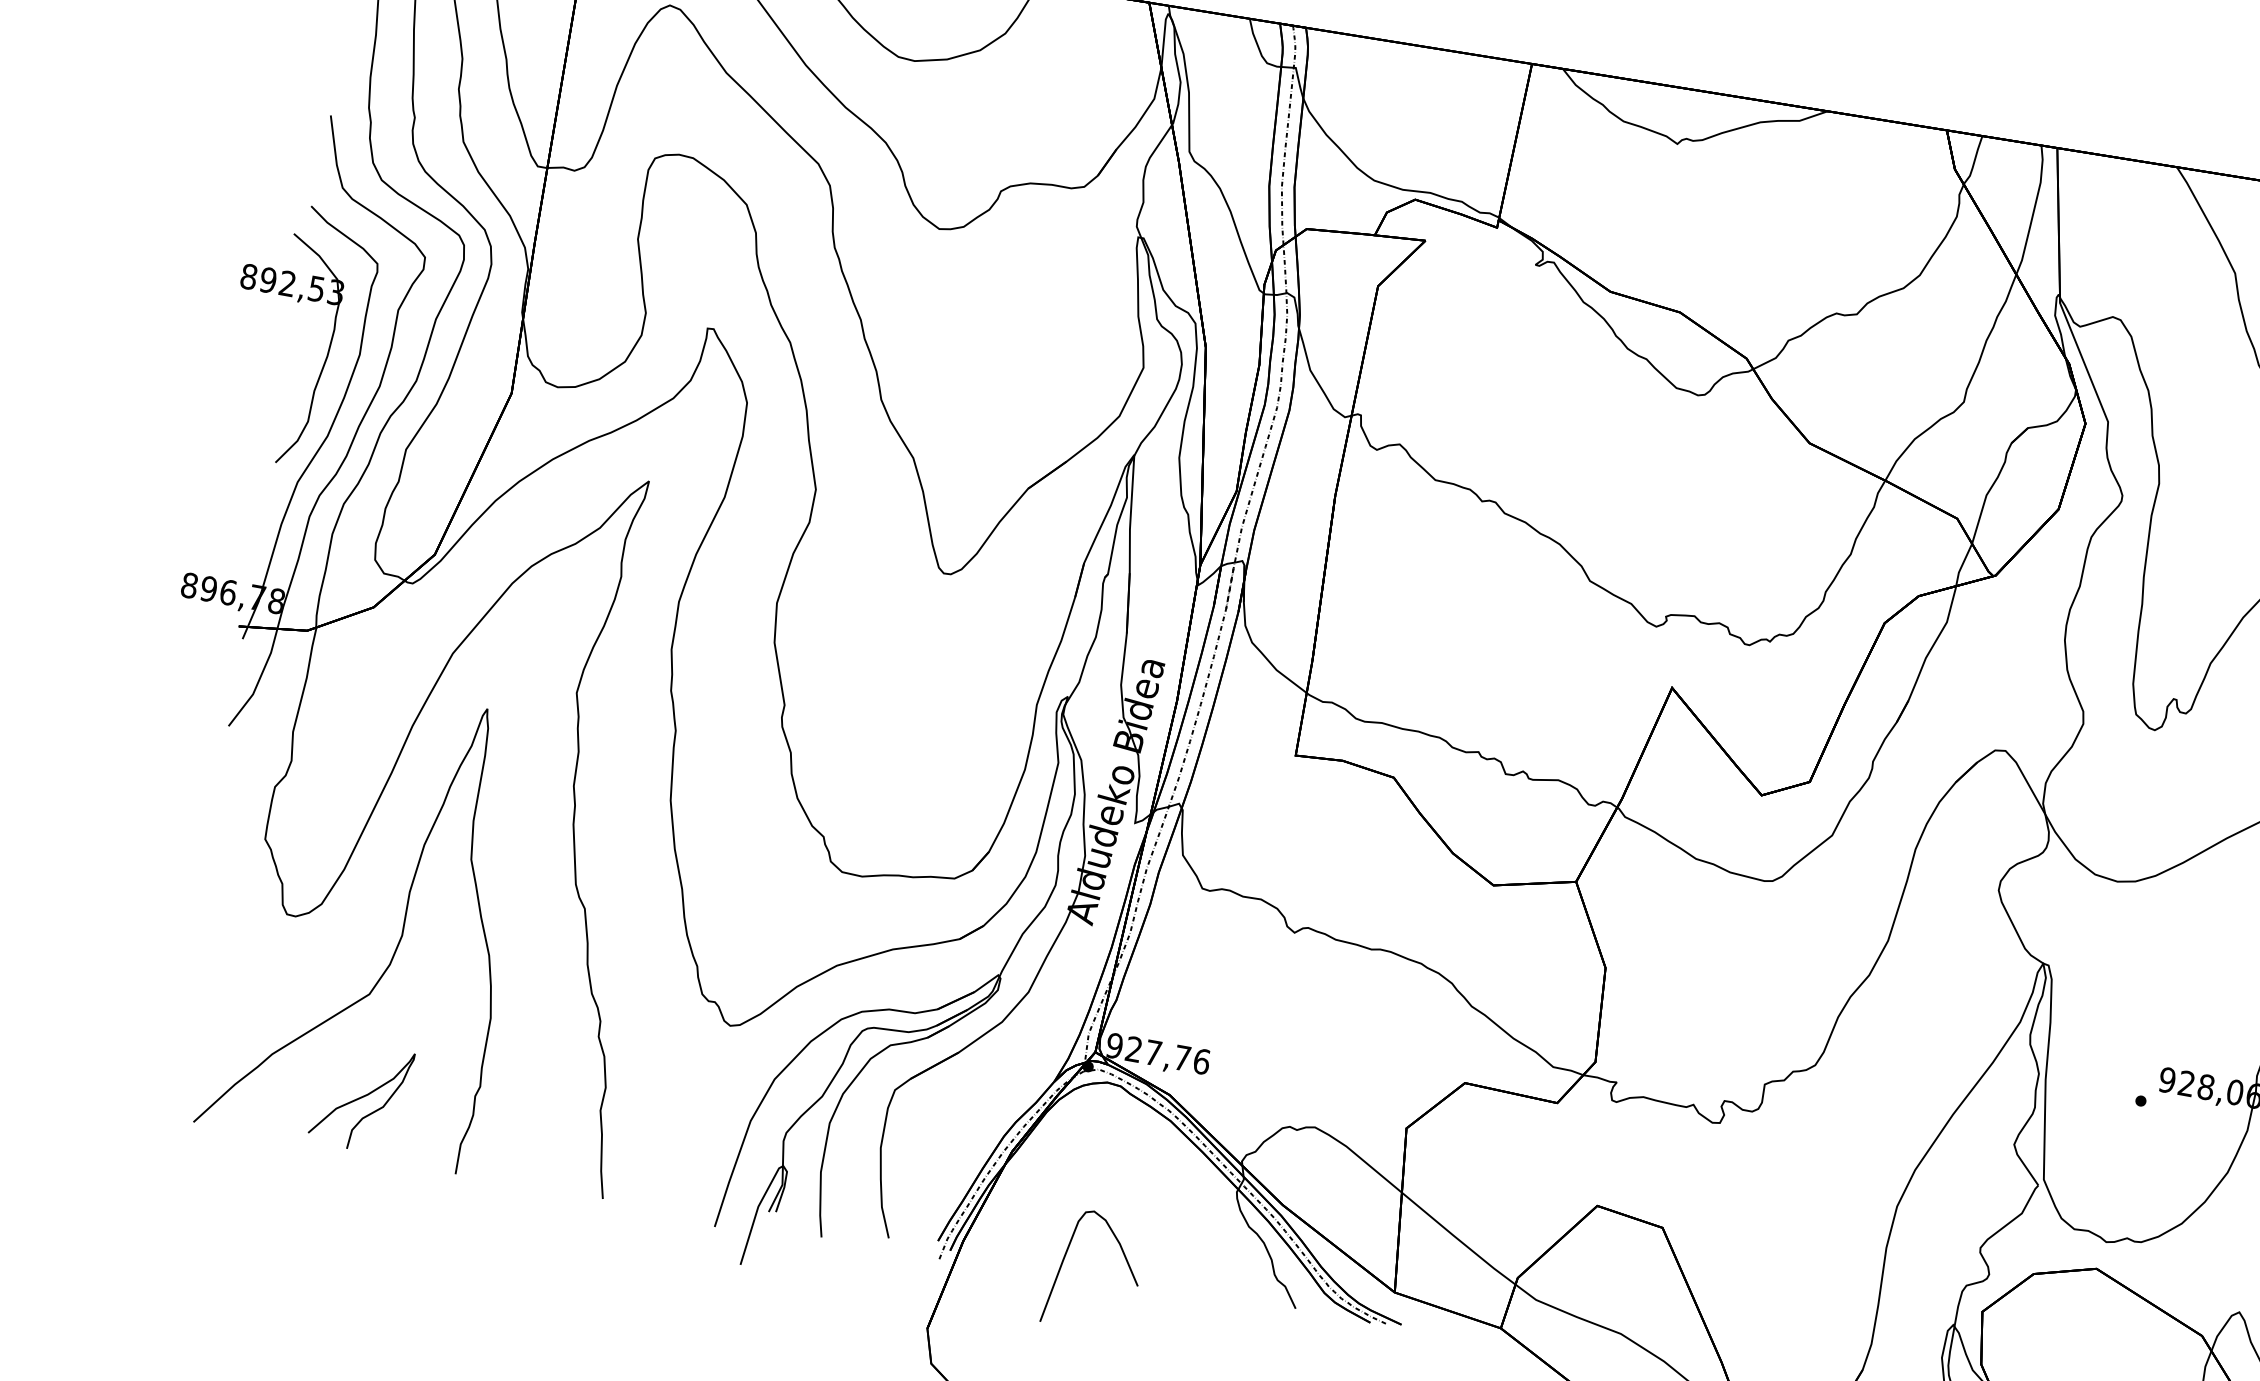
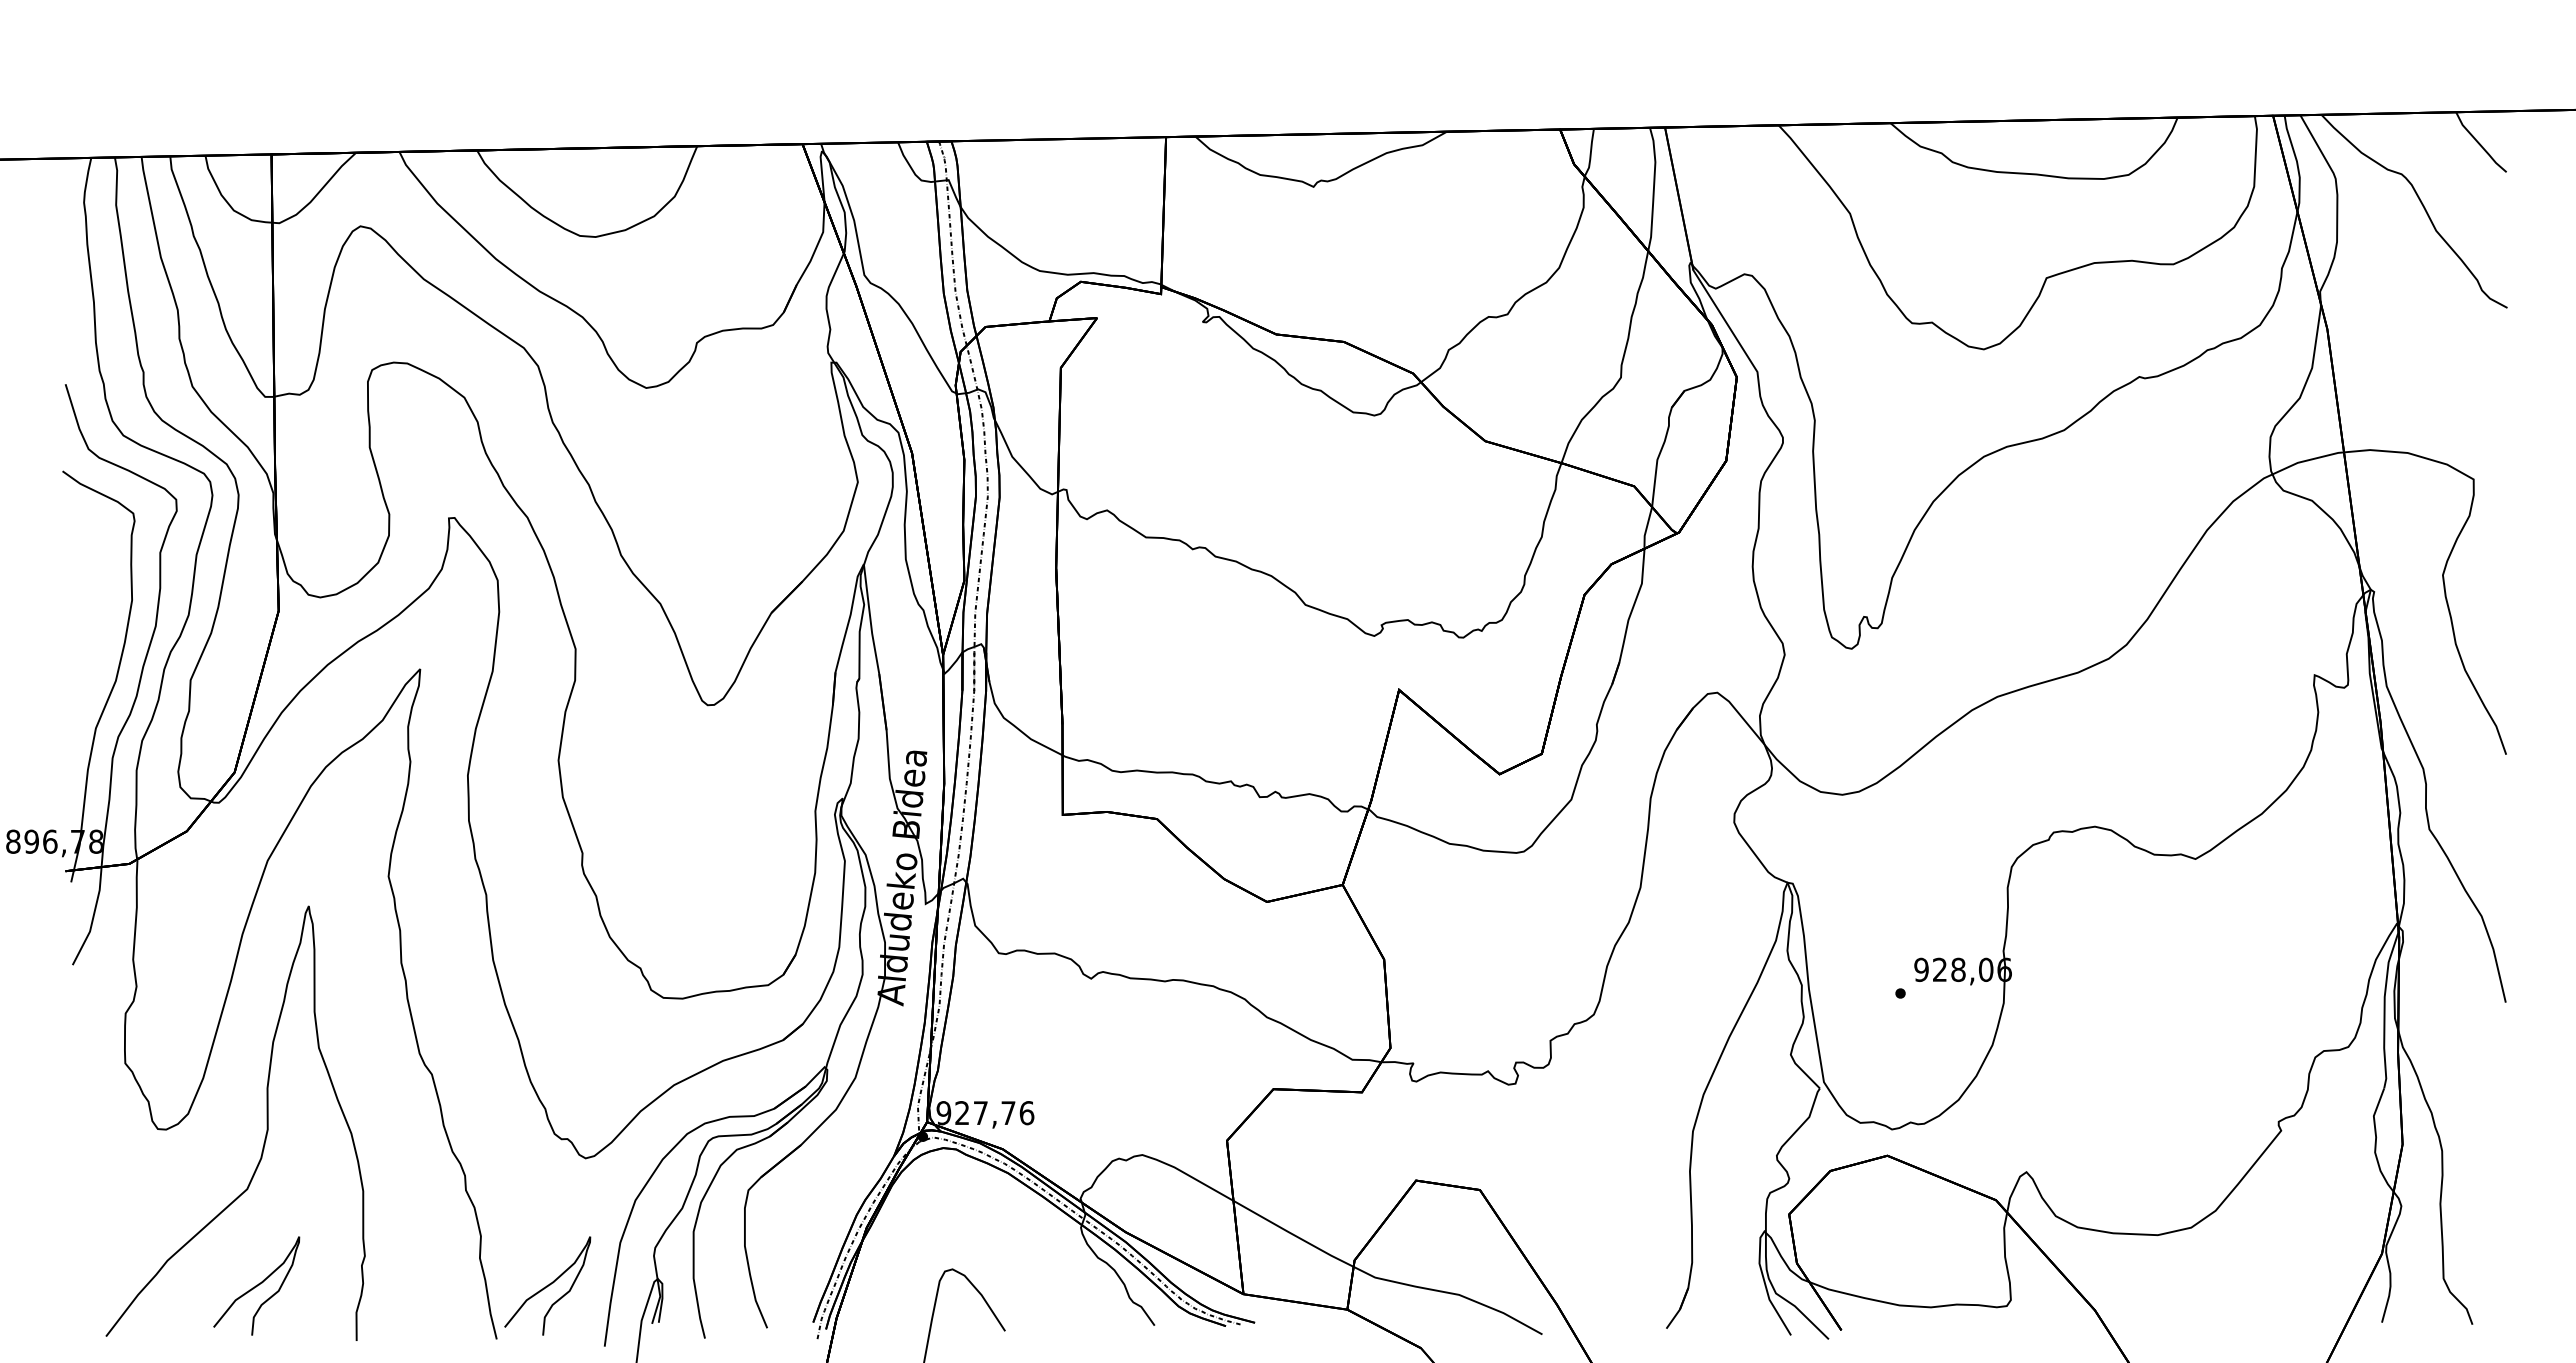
part: (322, 365) -> (99, 616), removed
curve: (666, 1151) -> (547, 1285), added

